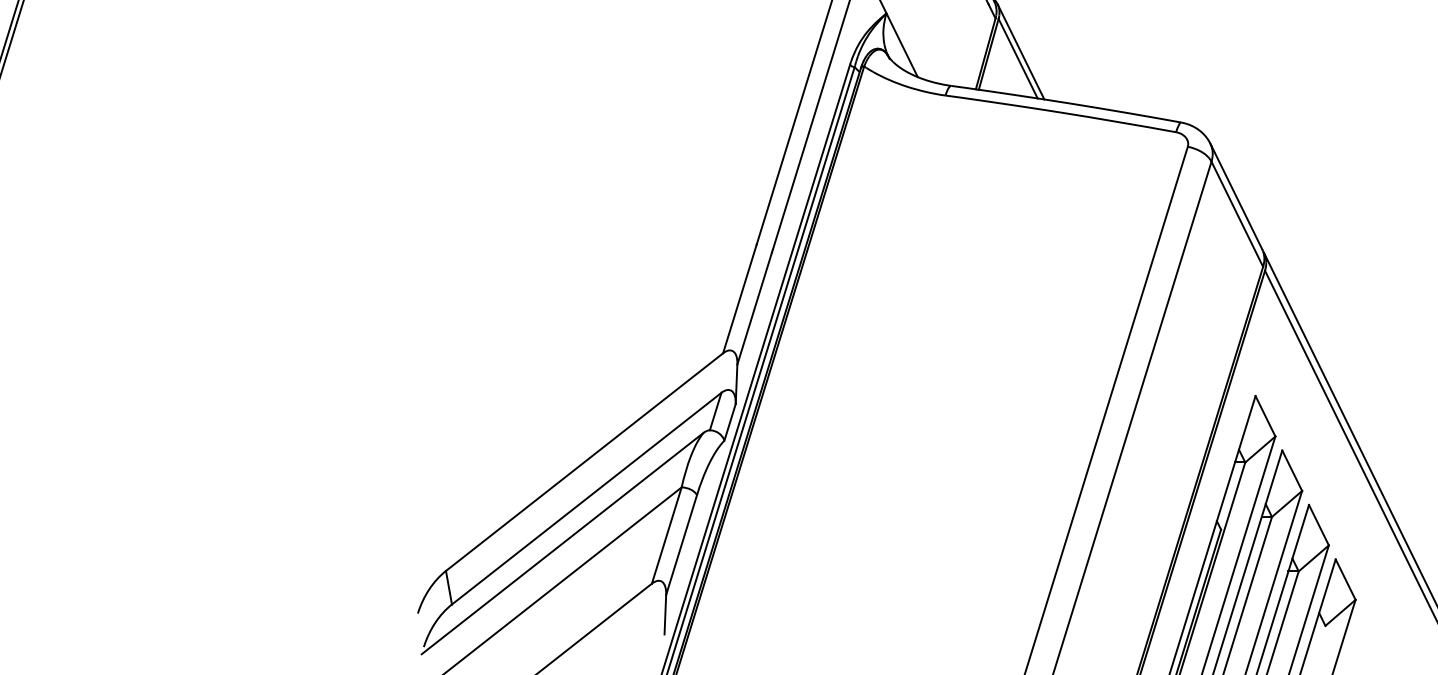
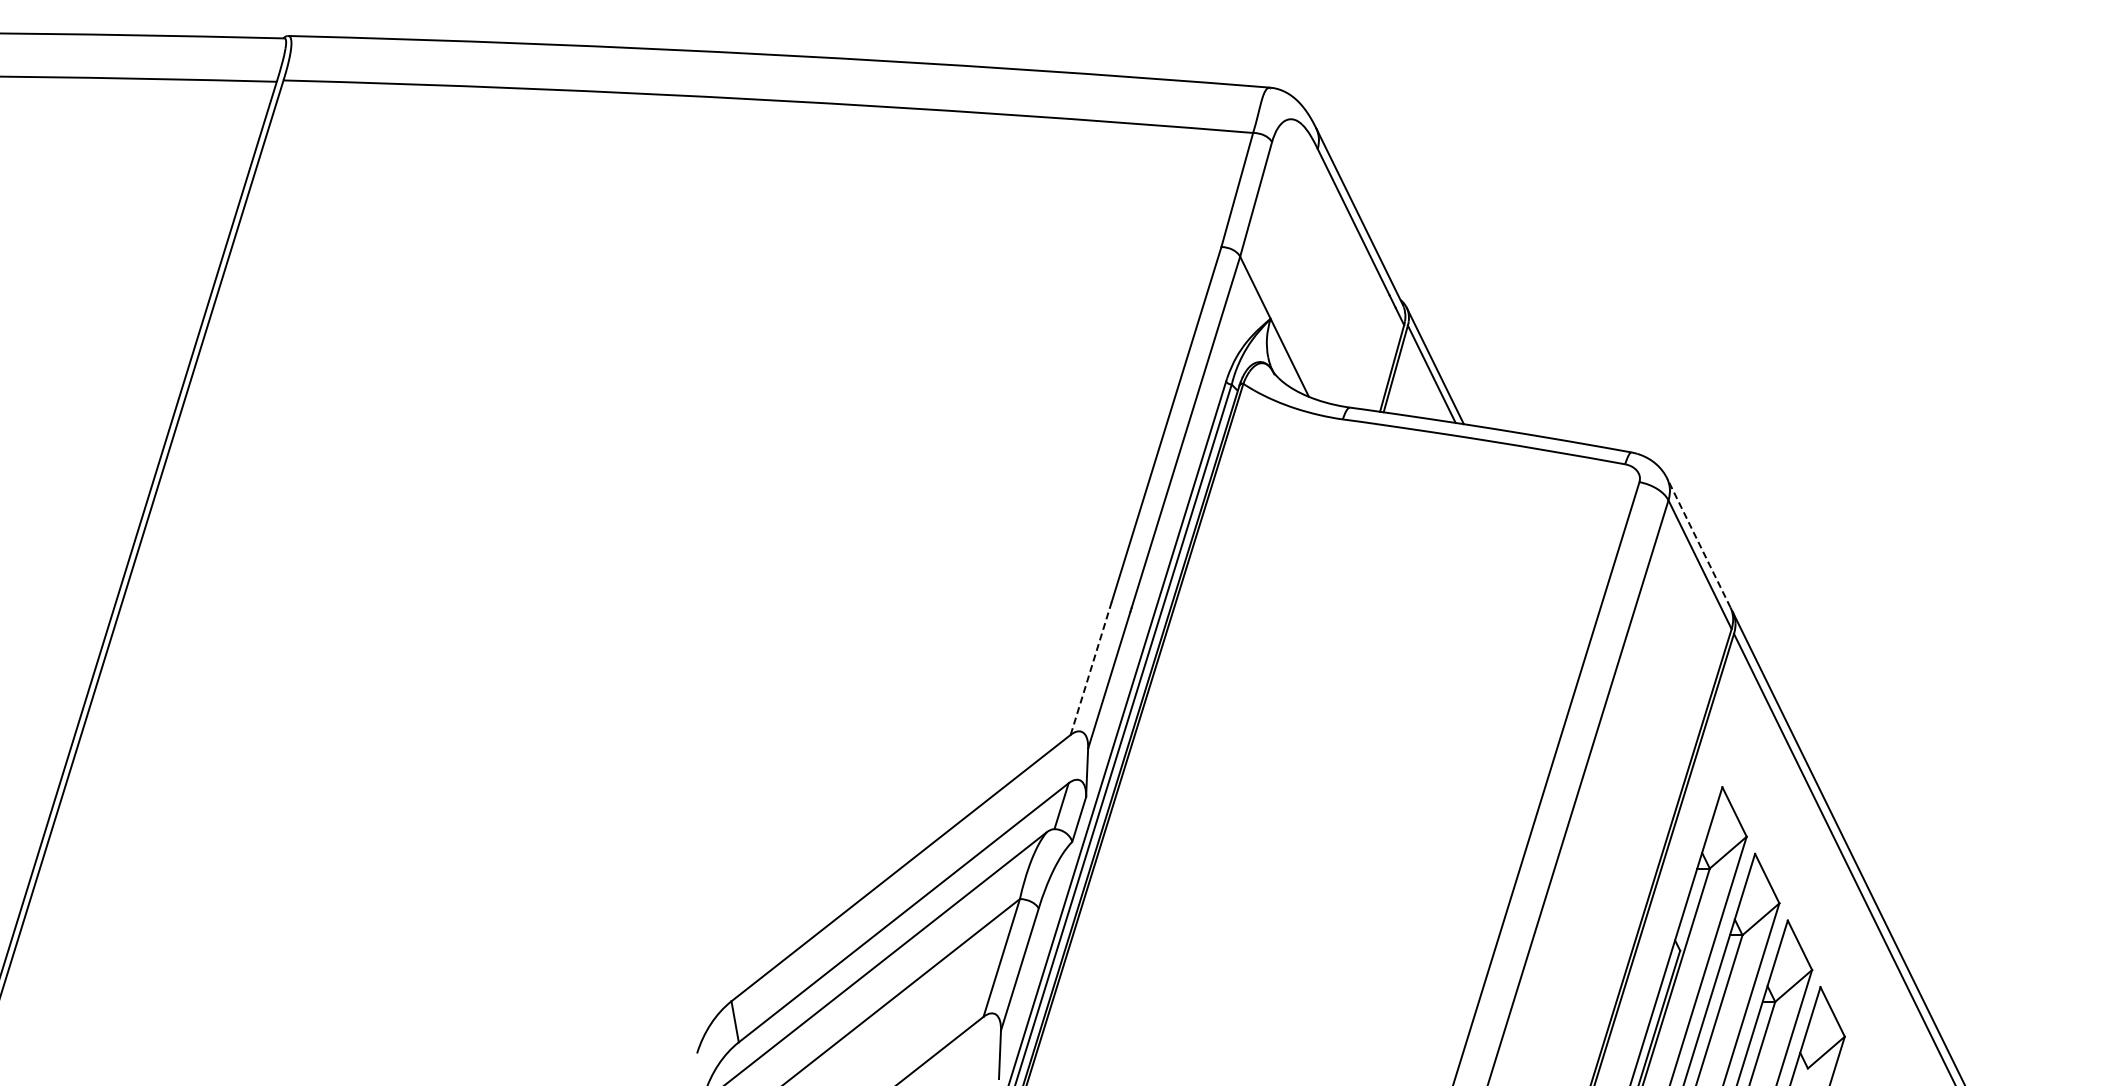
line: (1236, 196) -> (1698, 542), solid -> dashed
line: (740, 299) -> (1091, 668), solid -> dashed

